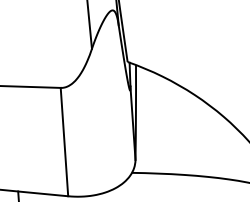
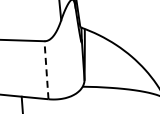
line: (64, 140) -> (46, 69), solid -> dashed

